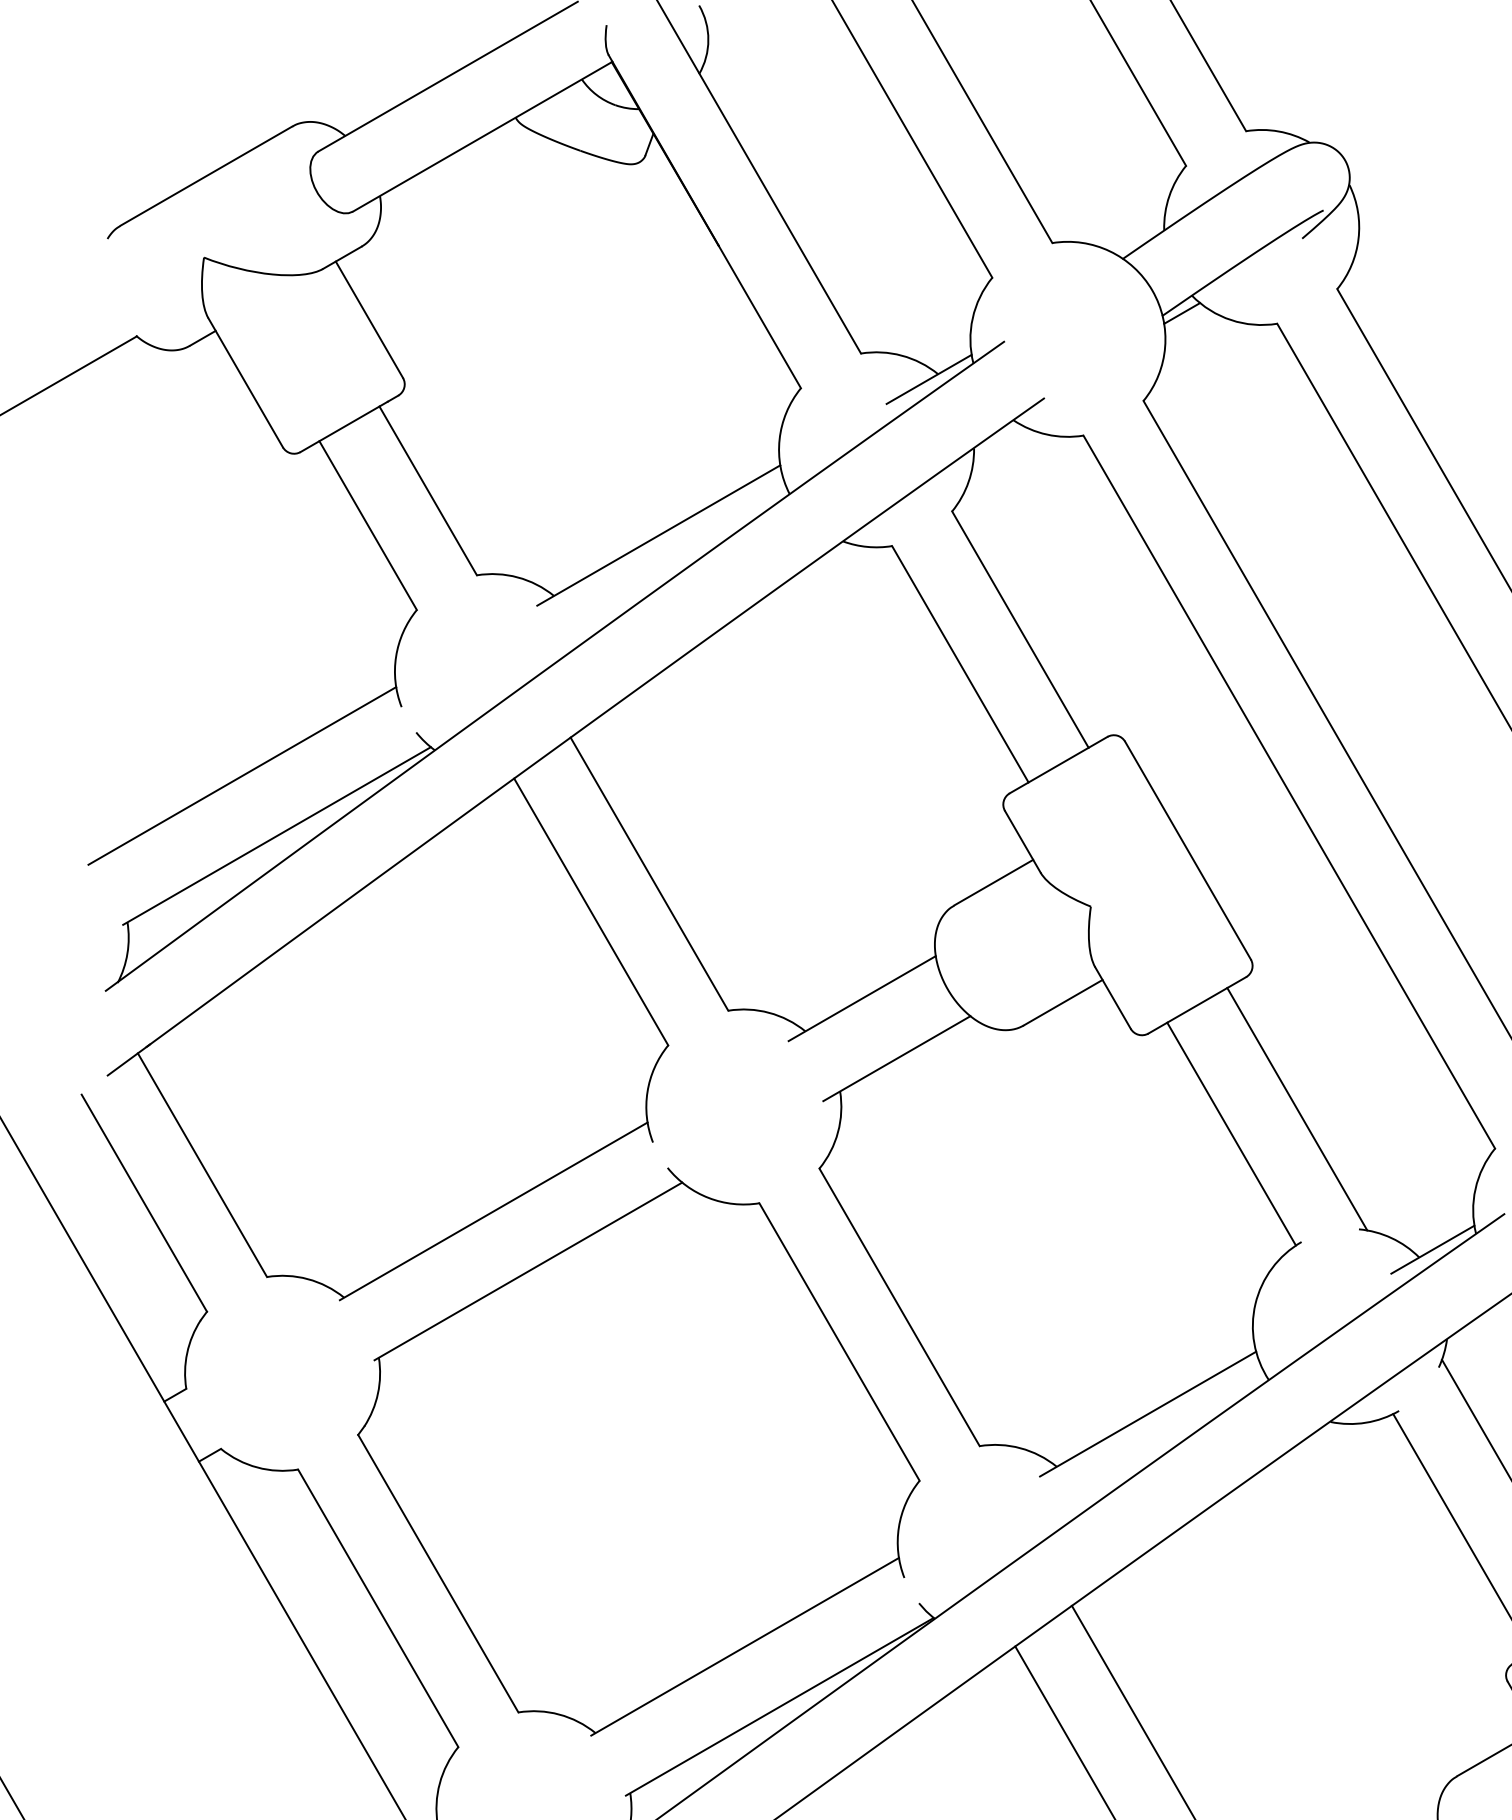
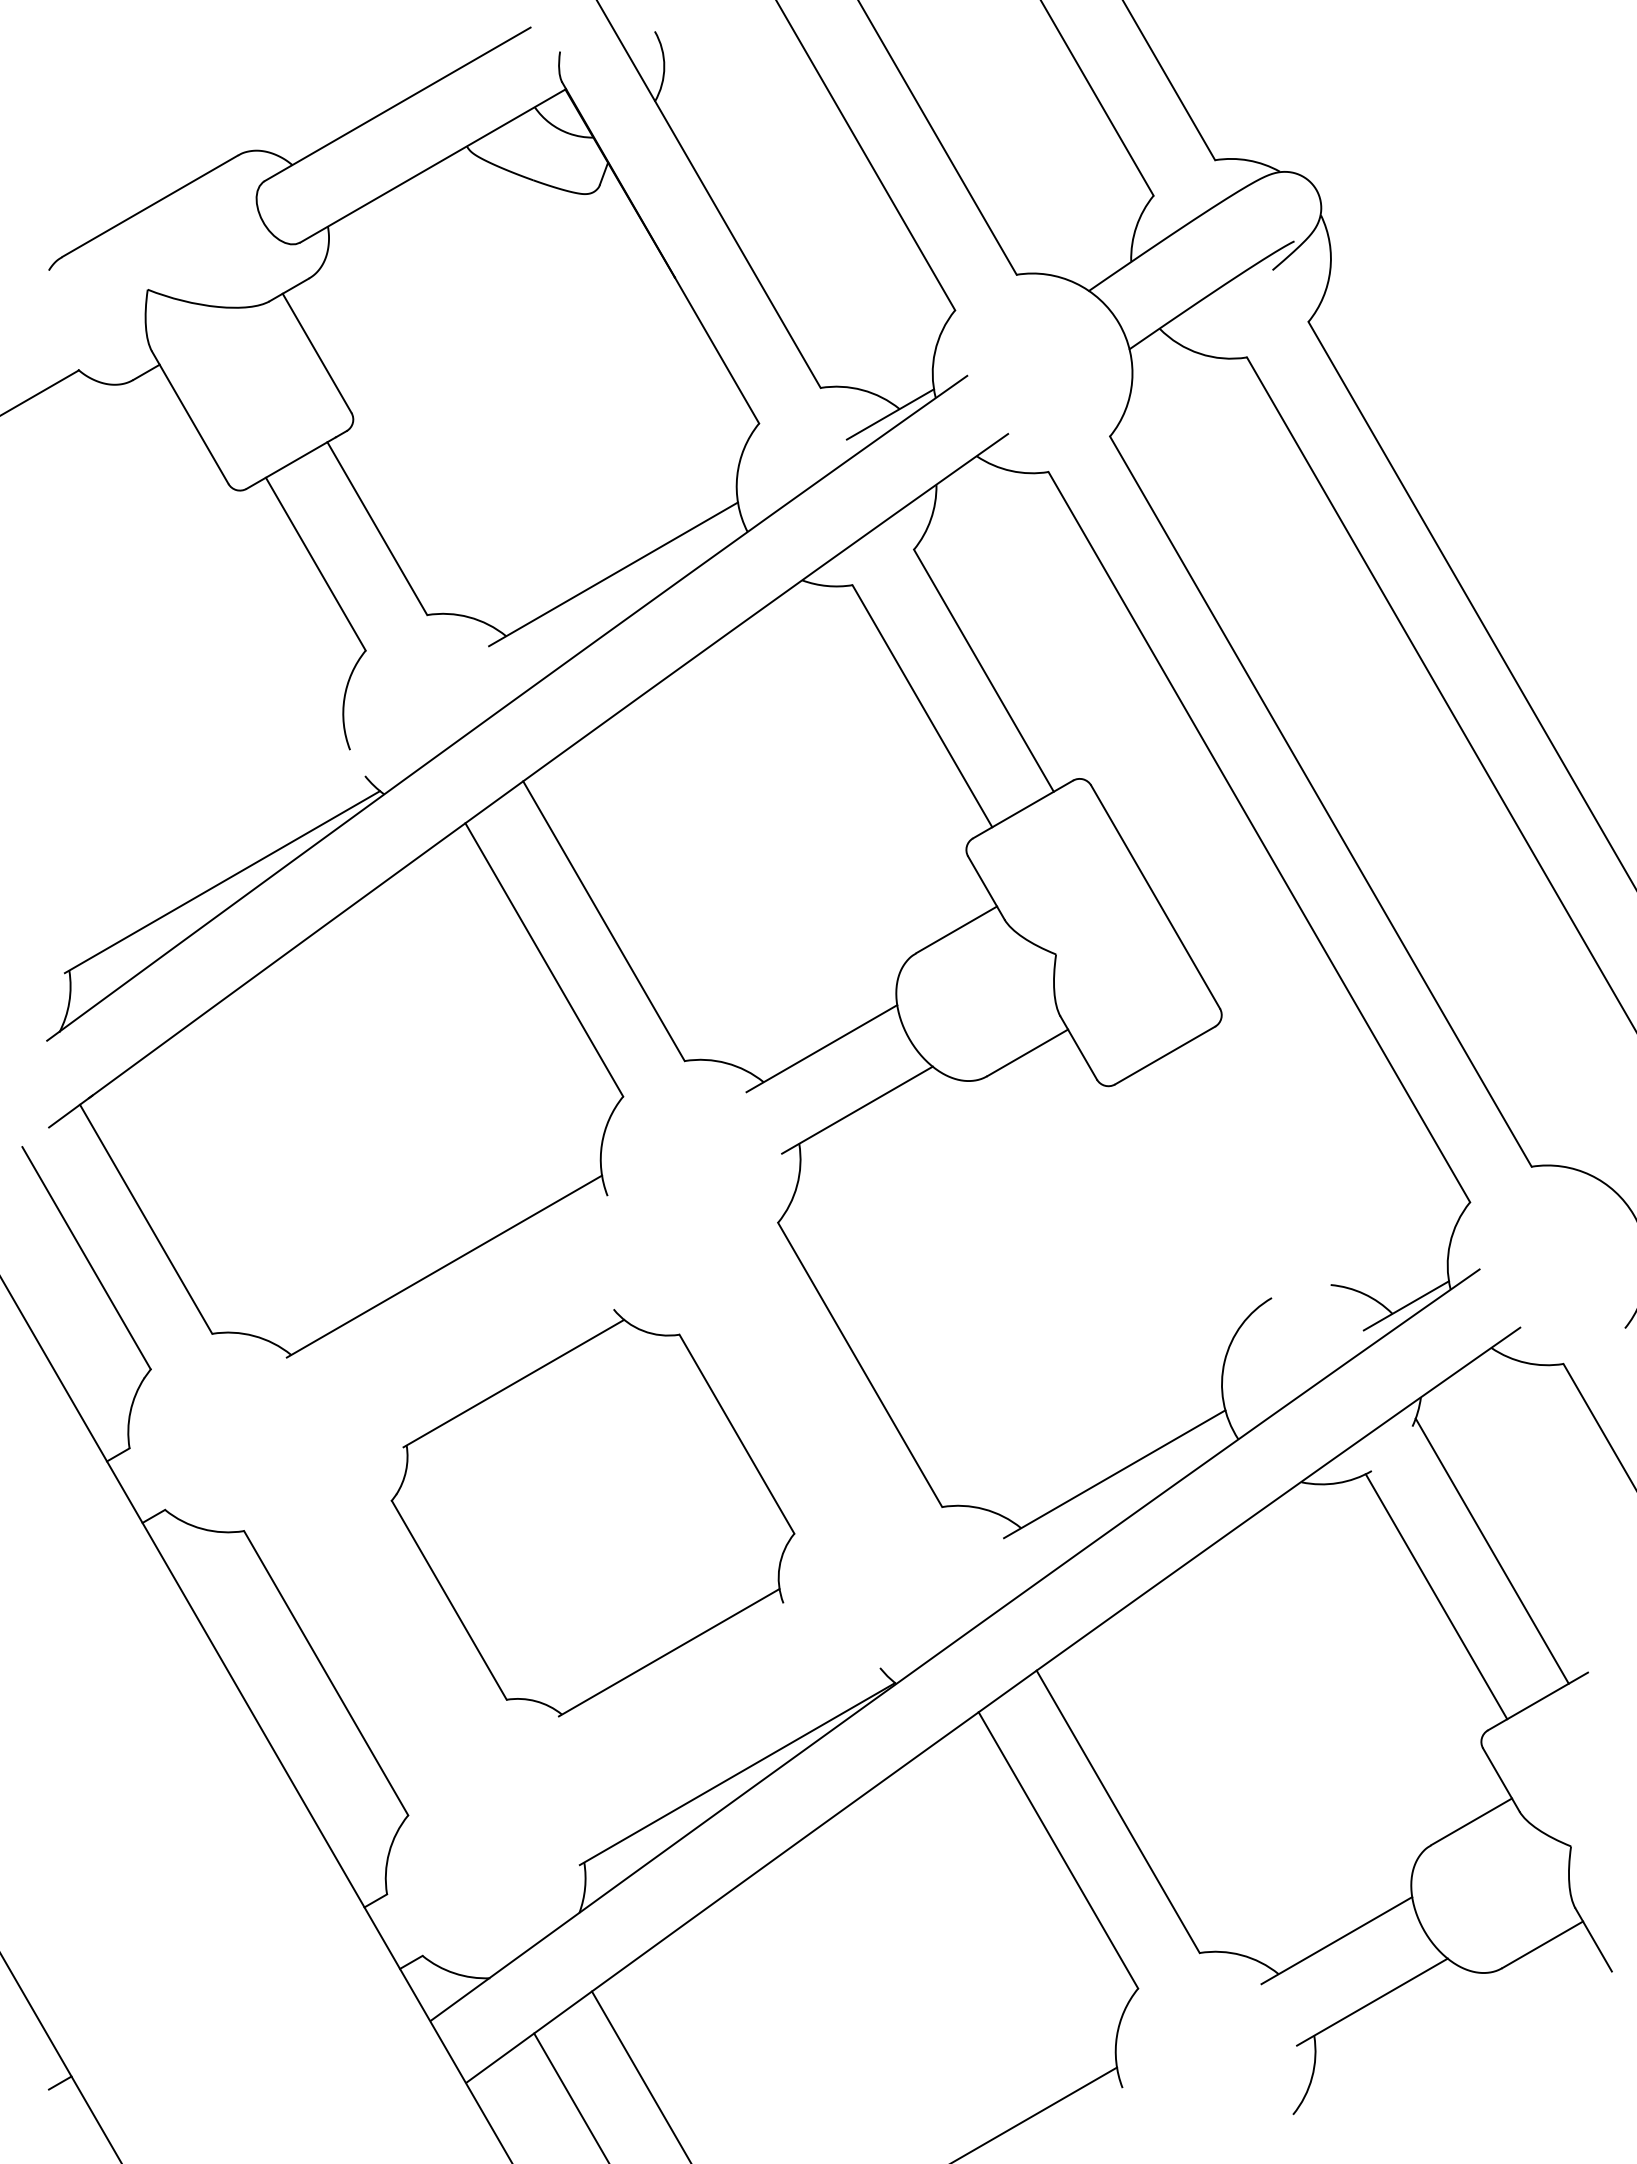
line: (1182, 313) -> (1149, 346), removed
line: (241, 775) -> (186, 820), removed
line: (1297, 1108) -> (1267, 1161), removed
line: (1231, 1134) -> (1200, 1187), removed
part: (638, 1451) -> (592, 1512), size x0.7

